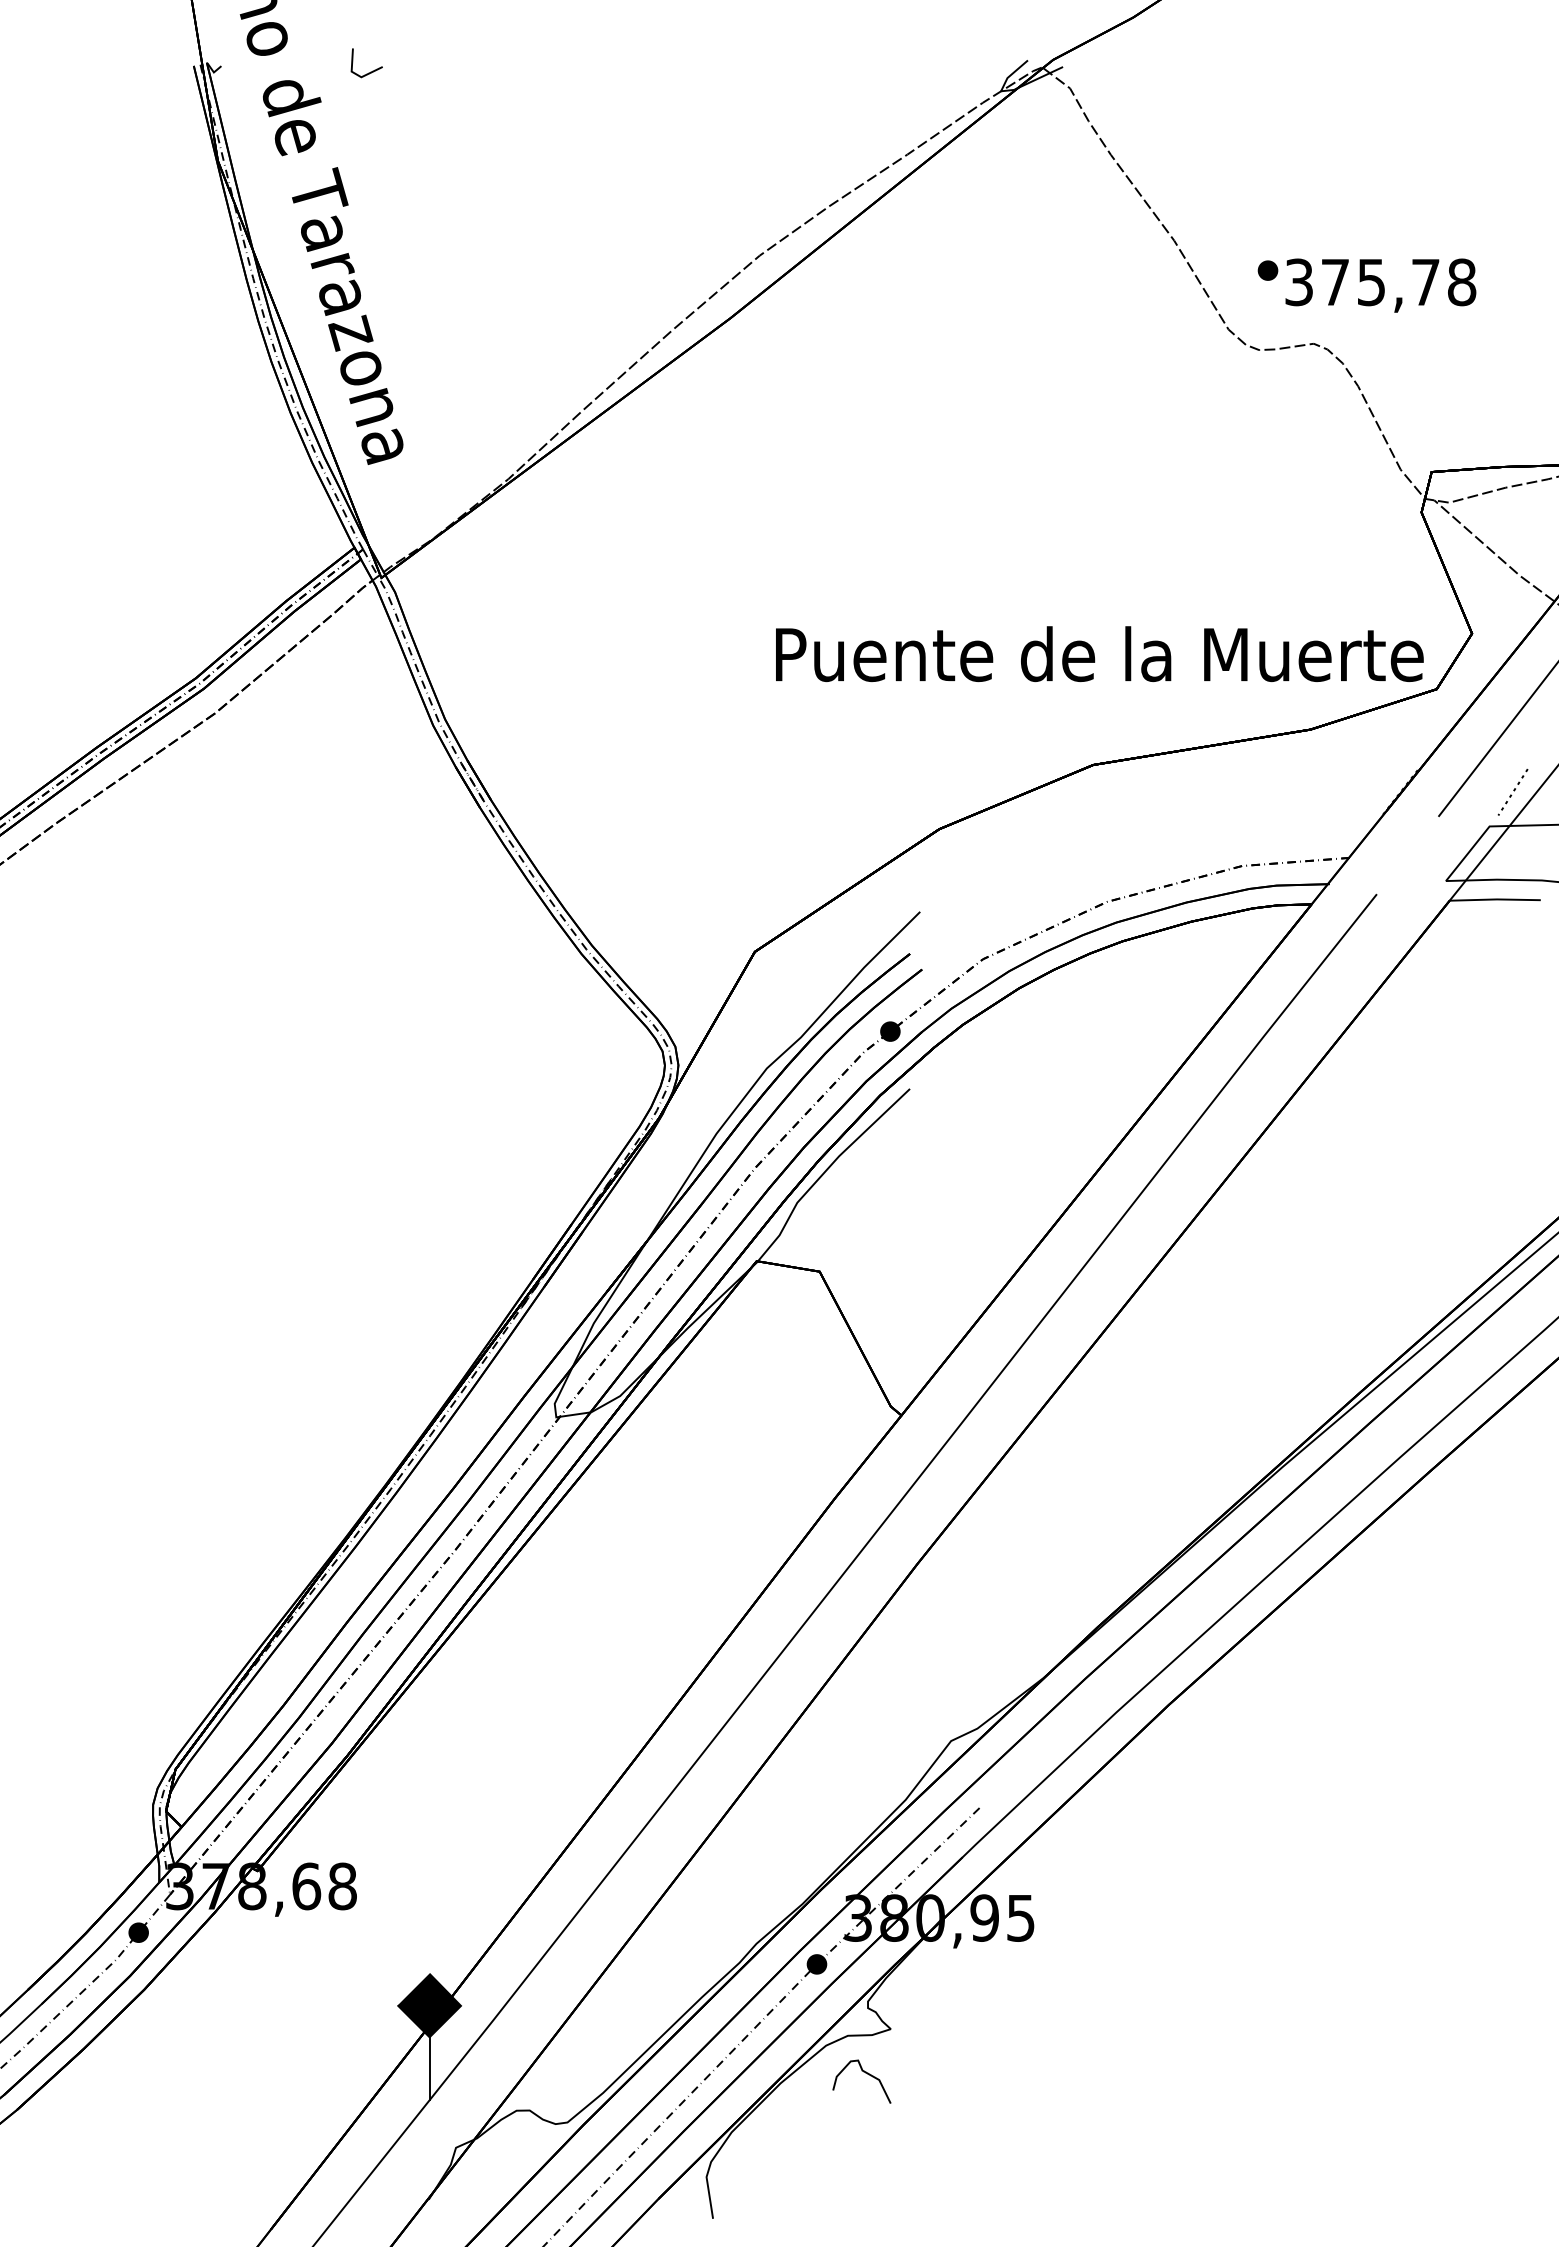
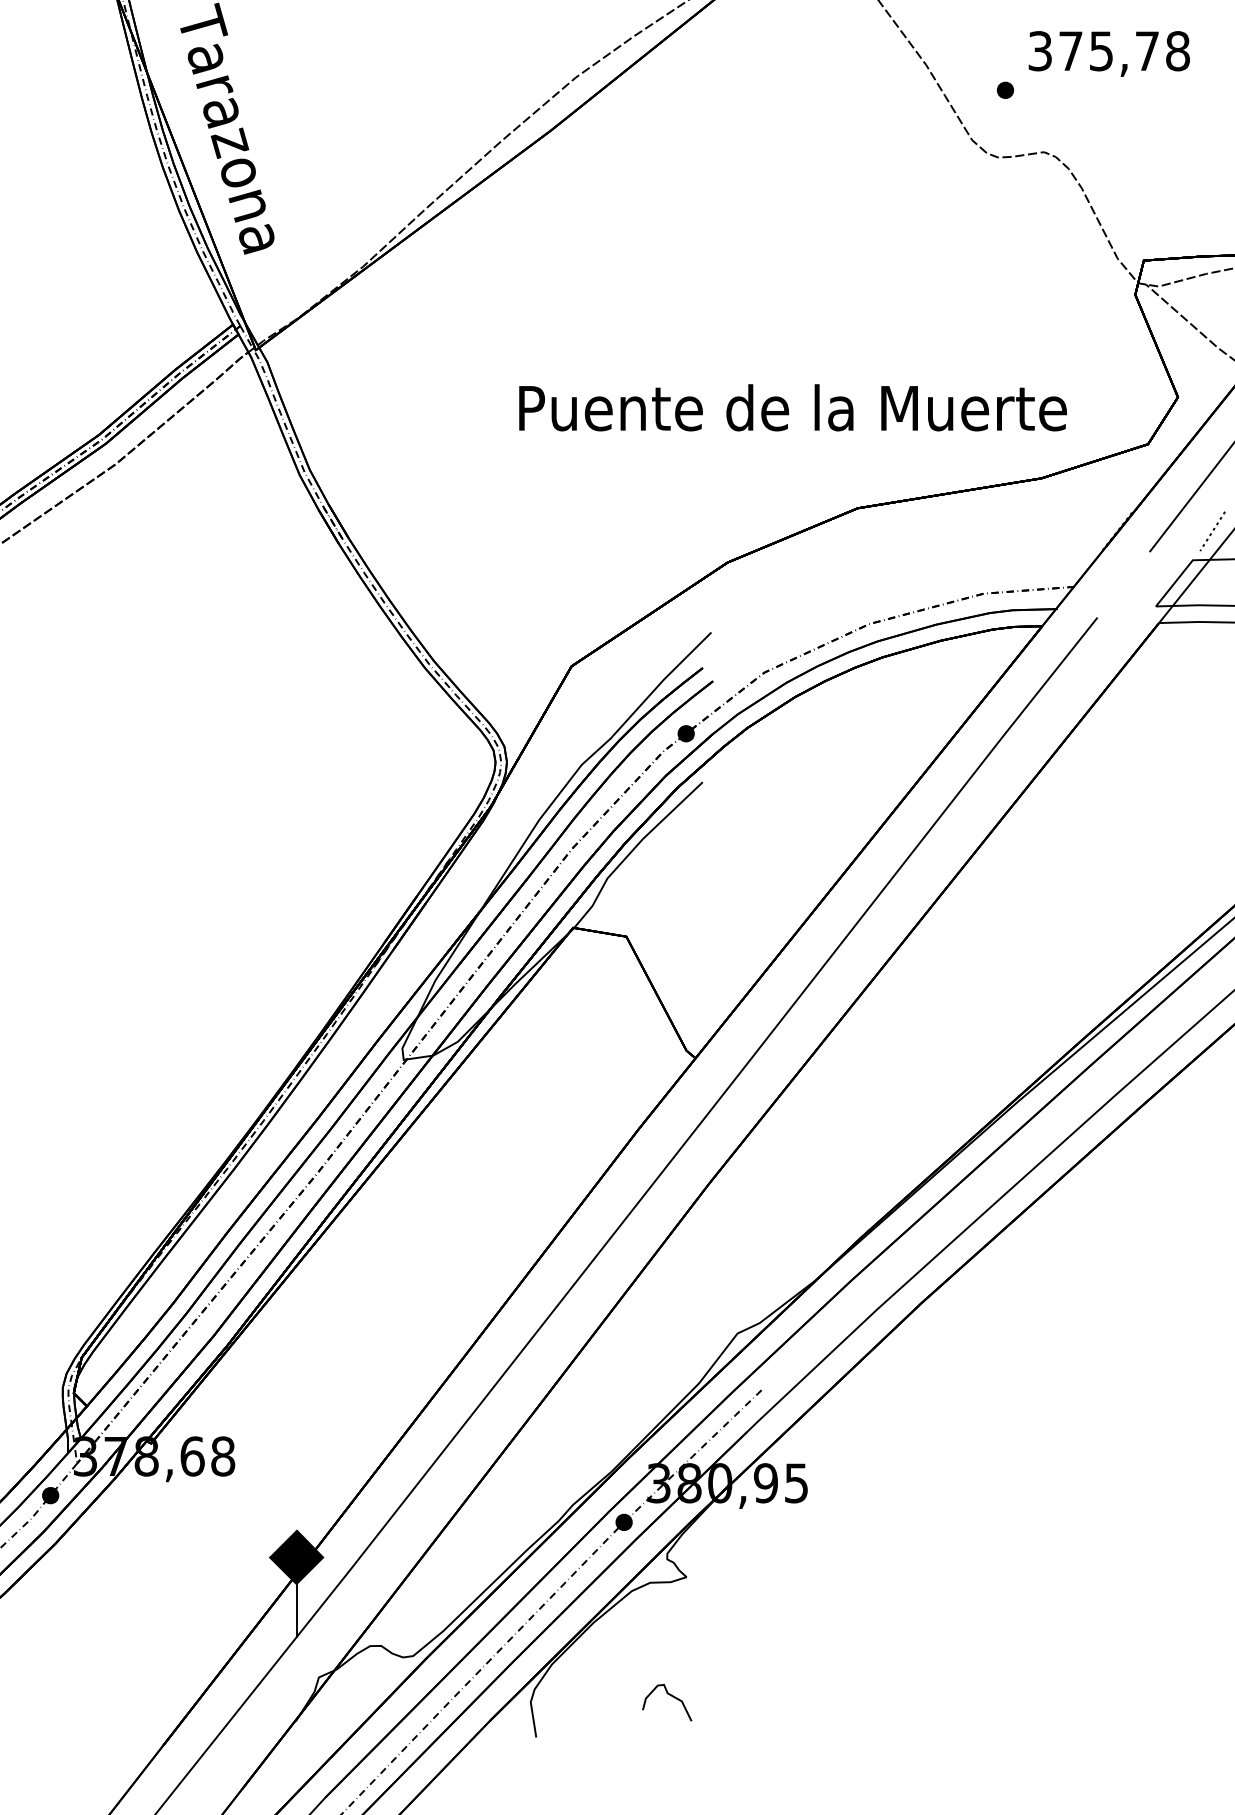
text: (1380, 285) -> (1109, 53), moved
text: (1099, 654) -> (792, 408), moved
curve: (865, 2073) -> (670, 1695), moved

